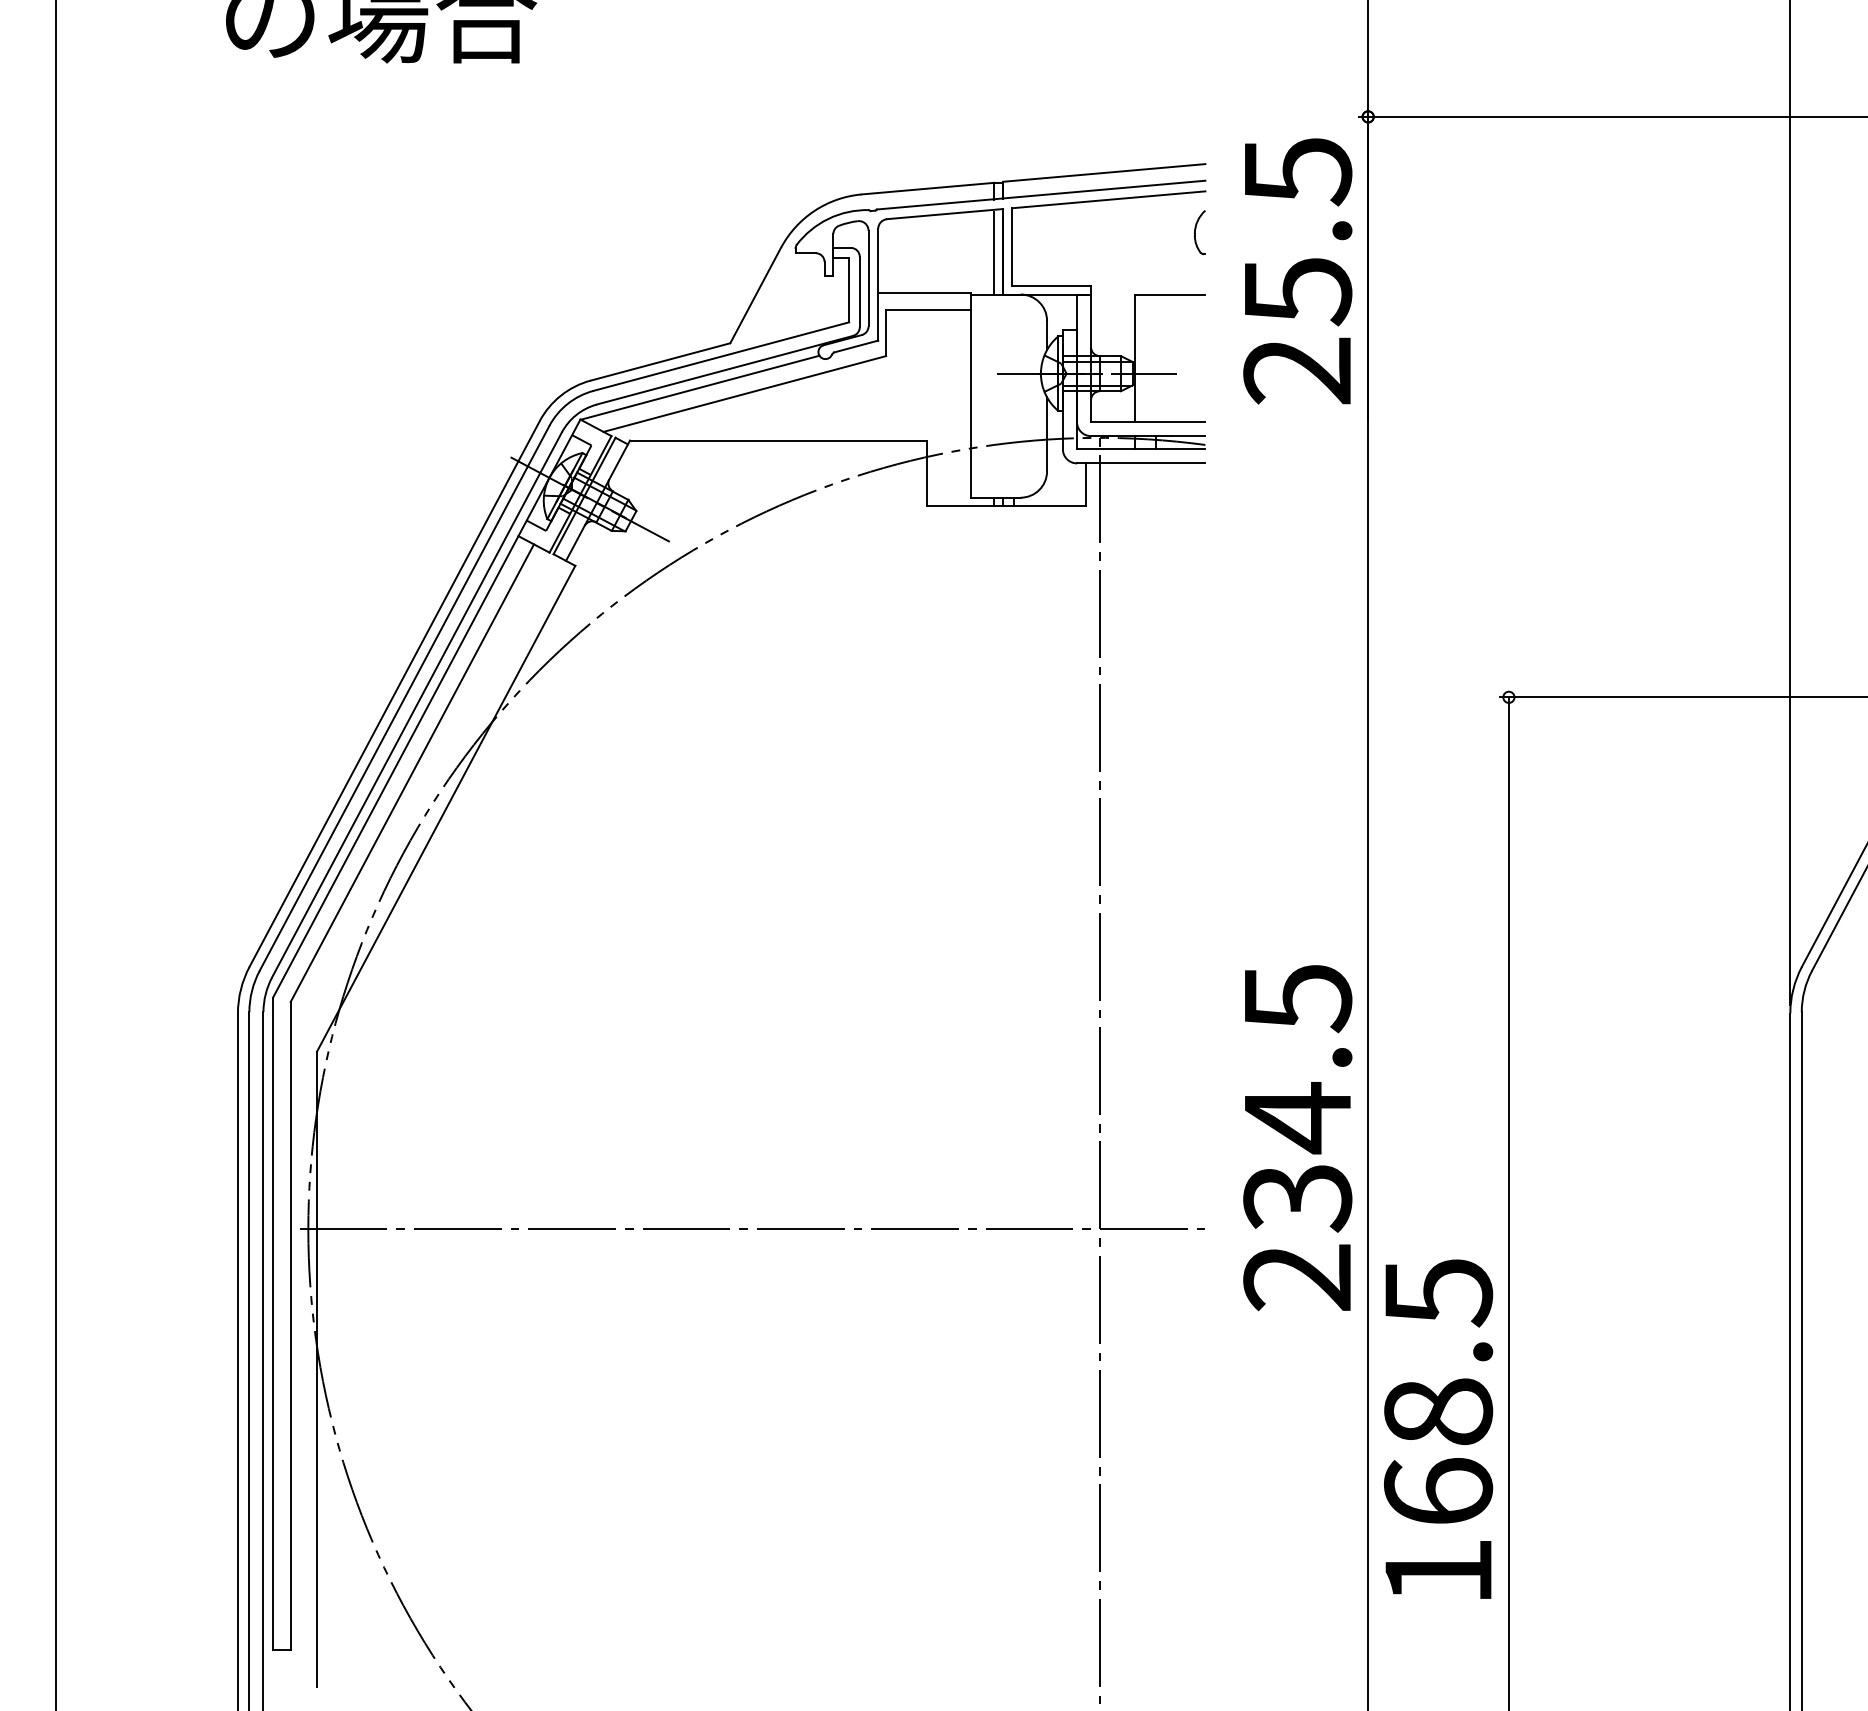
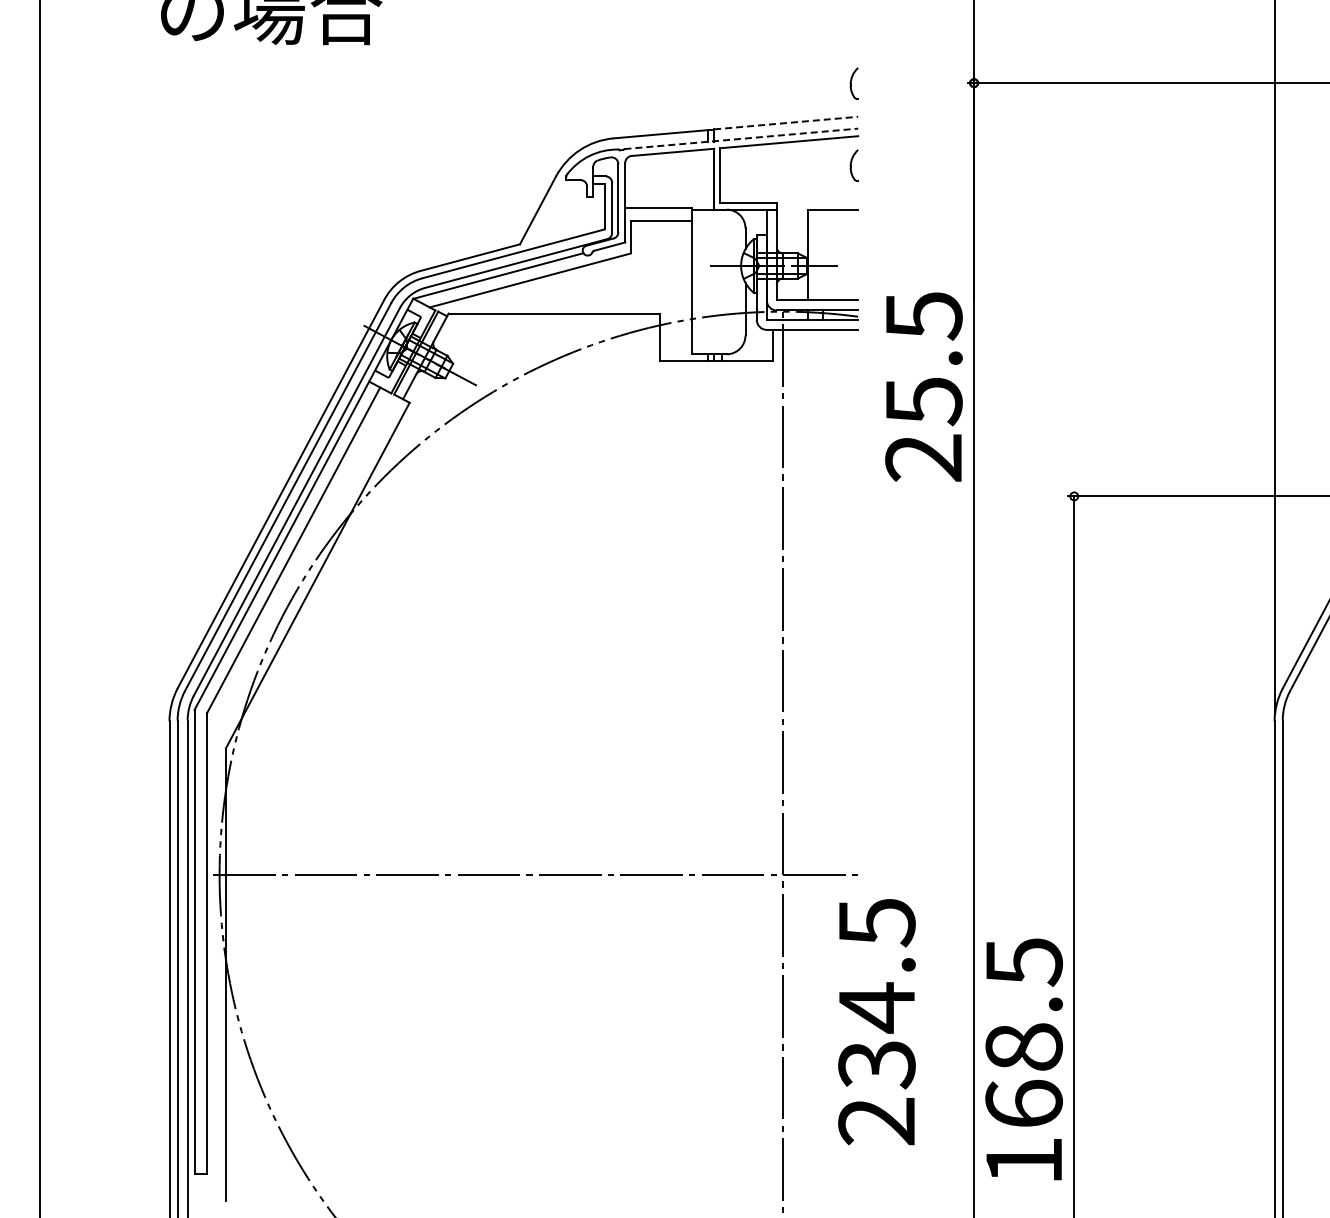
part: (1198, 117) -> (853, 83), added
line: (1104, 173) -> (786, 123), solid -> dashed
line: (1041, 194) -> (741, 138), solid -> dashed
line: (993, 252) -> (707, 179), removed
text: (1297, 270) -> (923, 386), moved
text: (1297, 1138) -> (876, 1022), moved
text: (1437, 1429) -> (1023, 1059), moved

